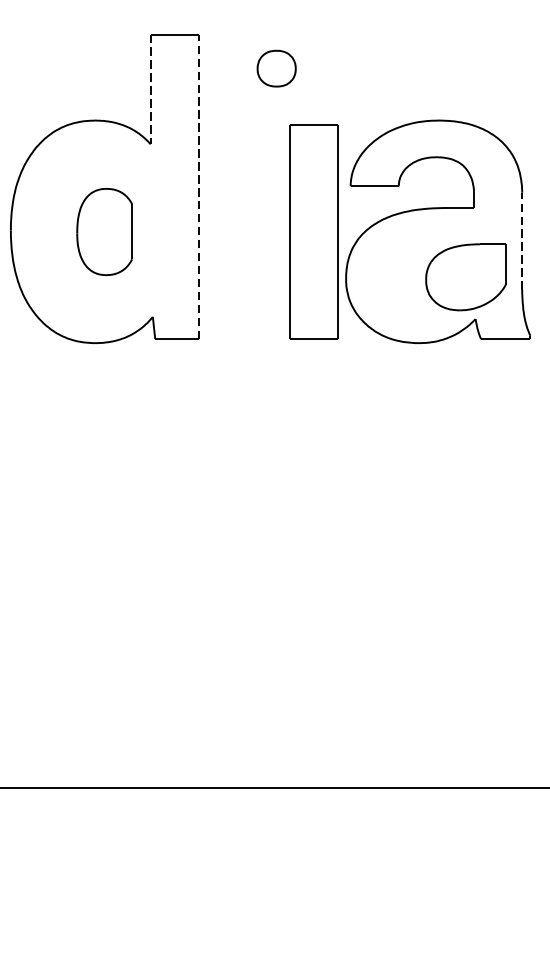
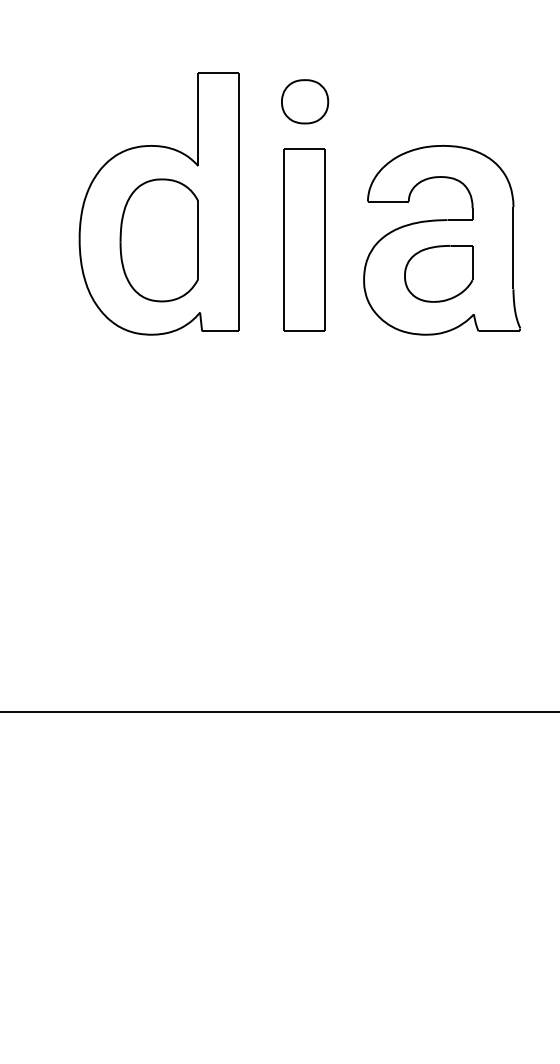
part: (277, 68) -> (305, 101), size x1.43
line: (150, 89) -> (198, 119), dashed -> solid
line: (199, 186) -> (239, 201), dashed -> solid
part: (313, 230) -> (304, 239), moved
part: (103, 232) -> (158, 240), size x1.67
line: (522, 240) -> (513, 247), dashed -> solid
part: (465, 276) -> (438, 273), moved

